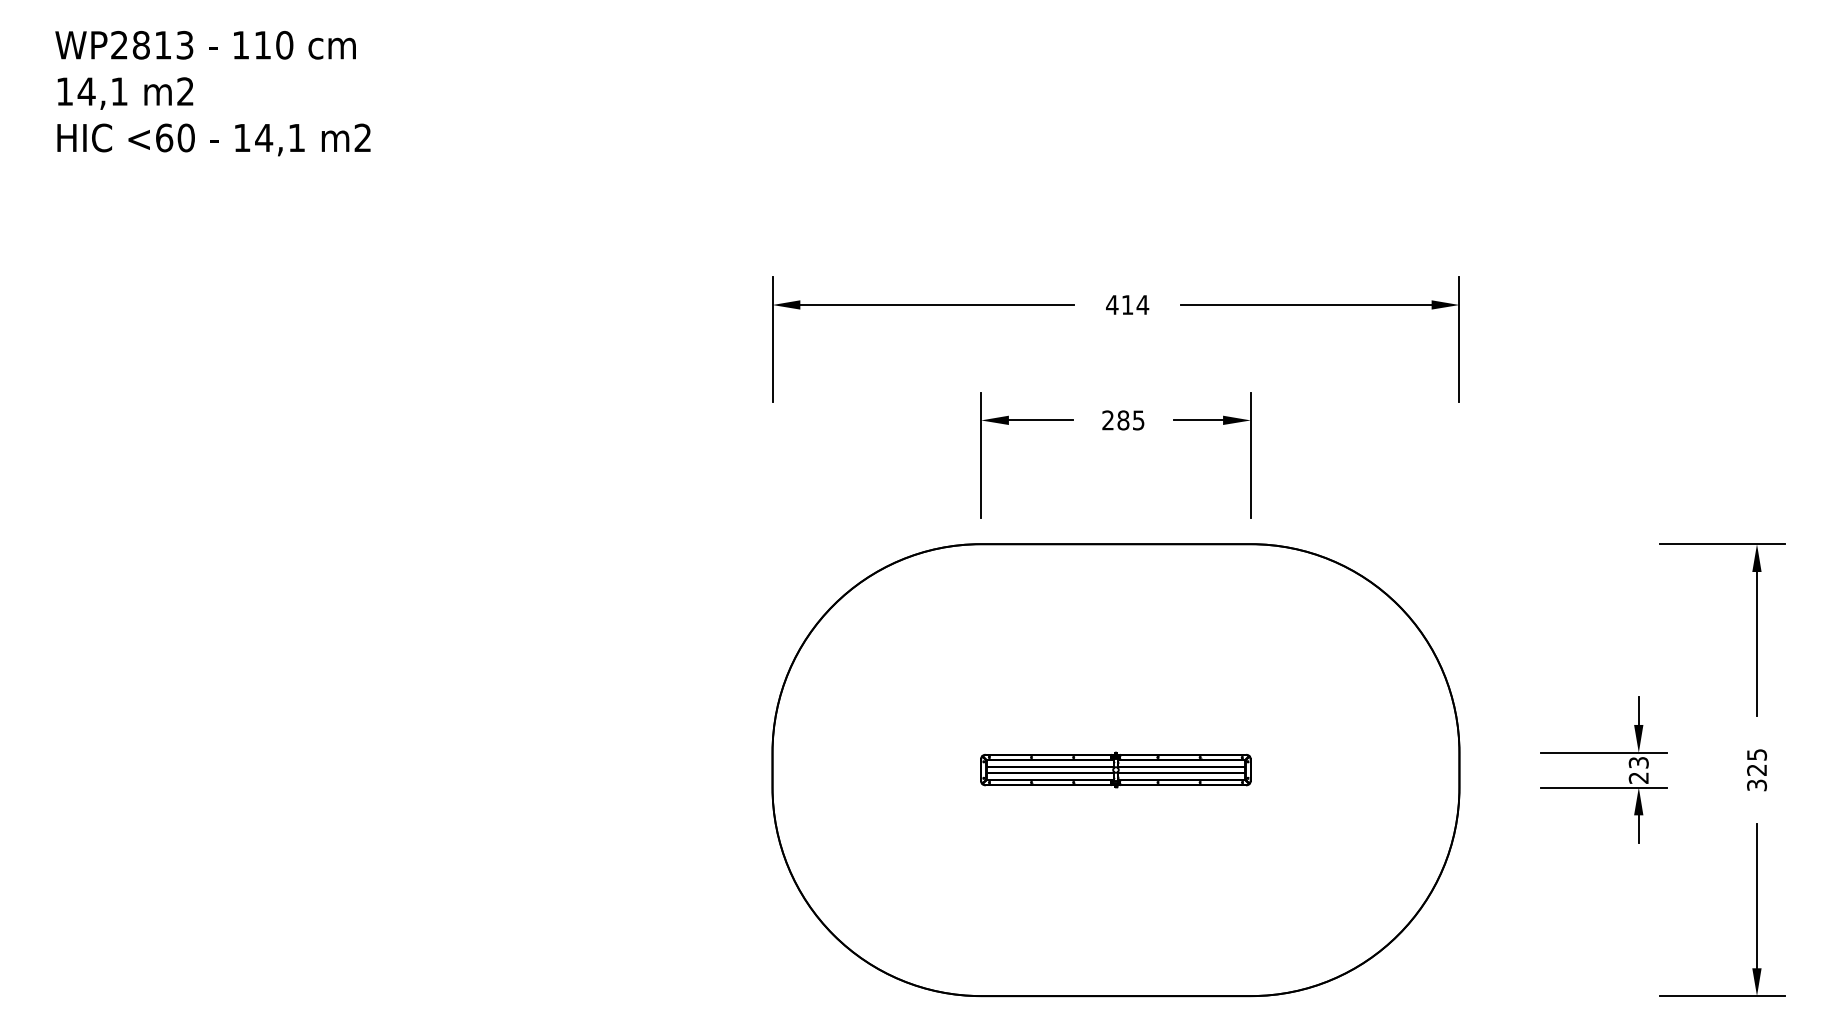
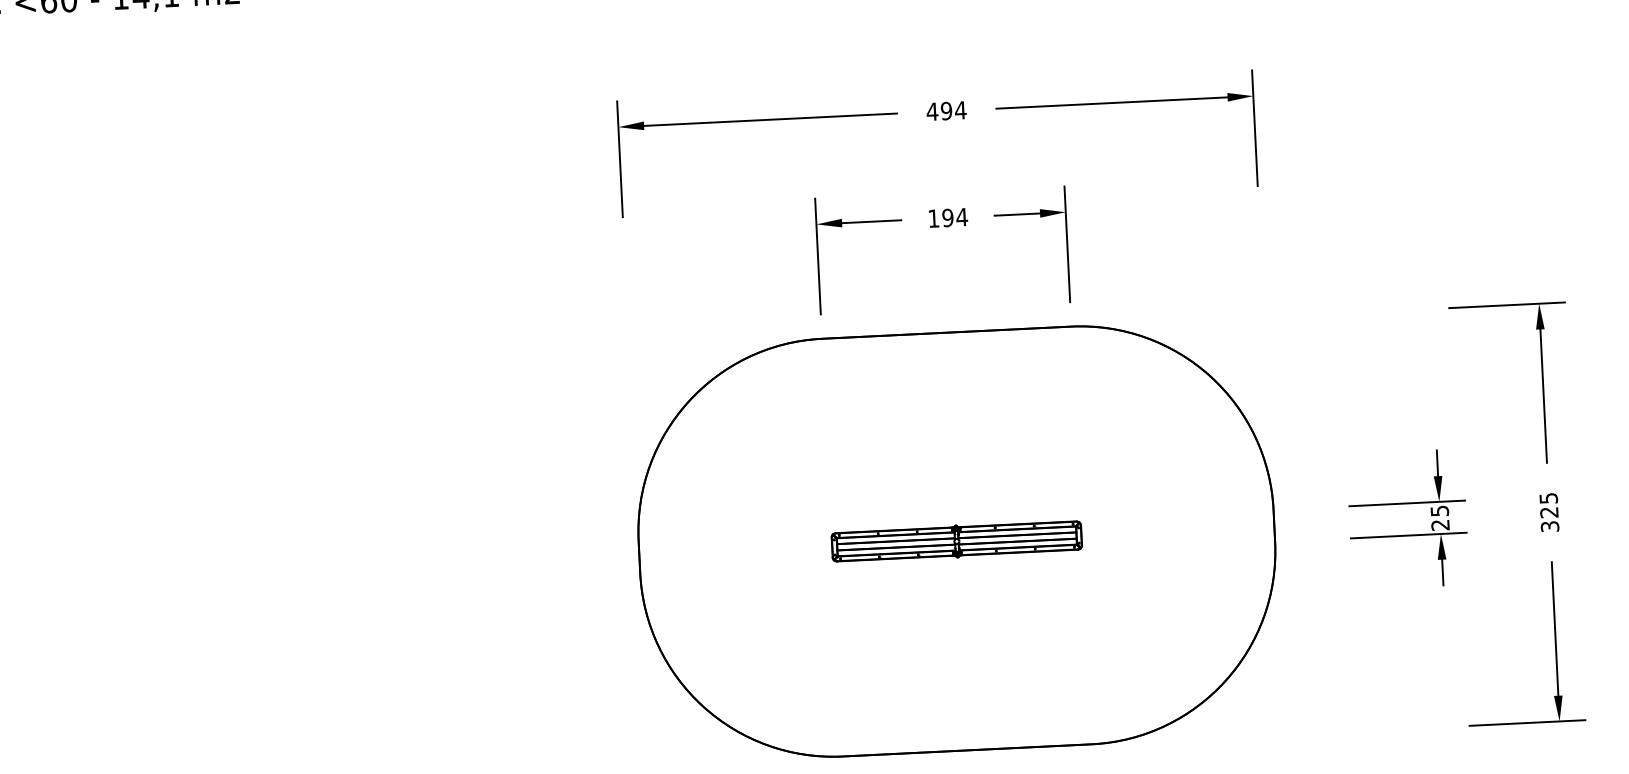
text: (1127, 305) -> (946, 111), 414 -> 494
text: (1123, 420) -> (948, 218), 285 -> 194
text: (1638, 762) -> (1439, 510), 23 -> 25

